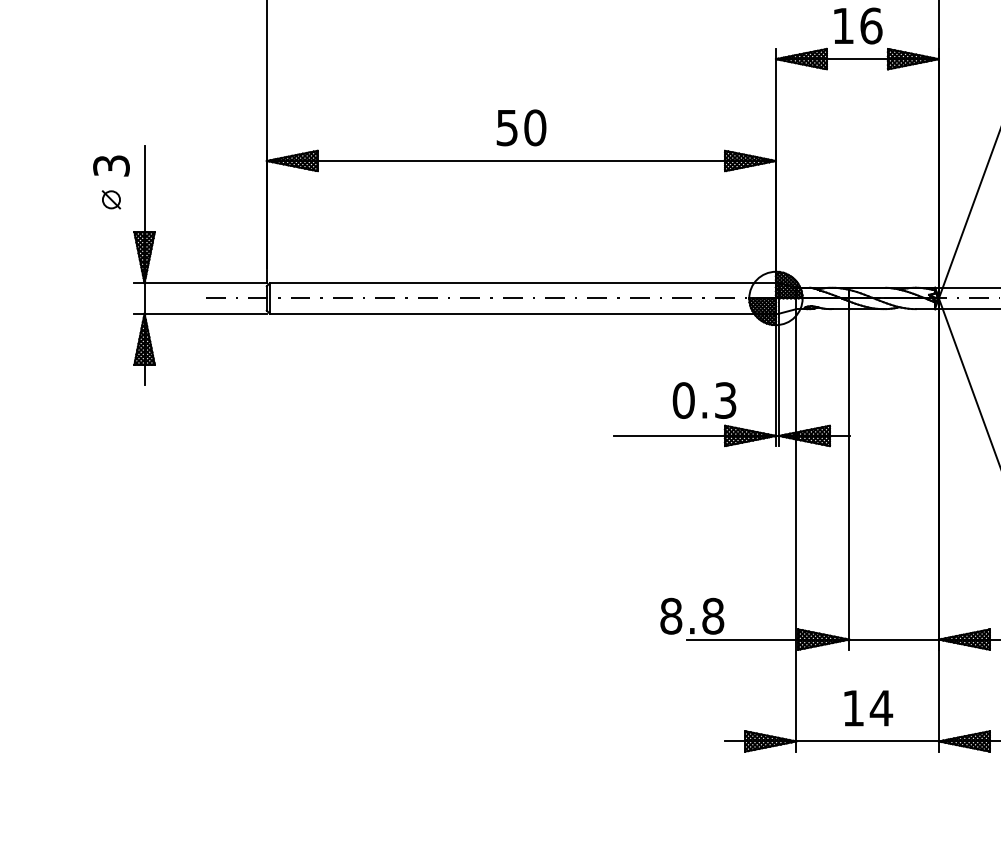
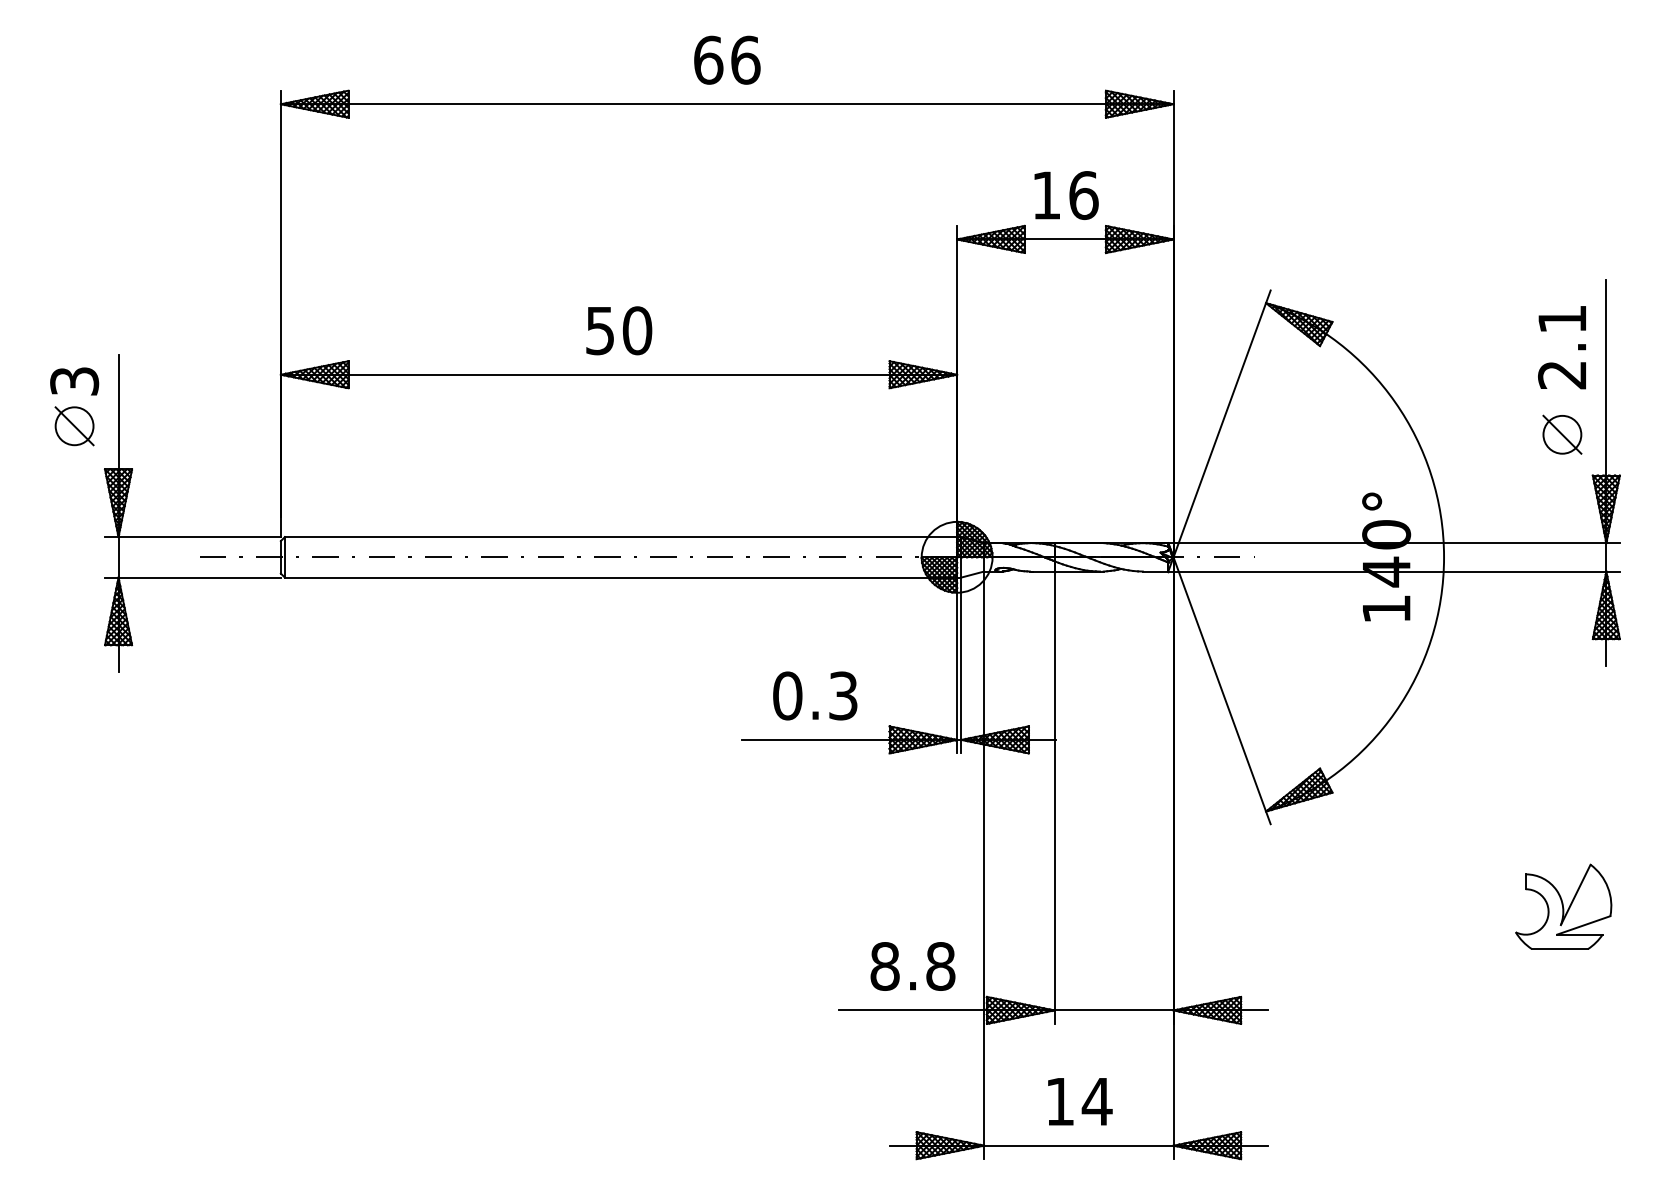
part: (111, 199) -> (74, 426), size x1.67
text: (704, 400) -> (815, 695), moved
text: (691, 616) -> (912, 966), moved

